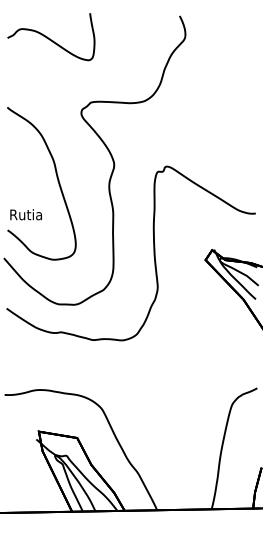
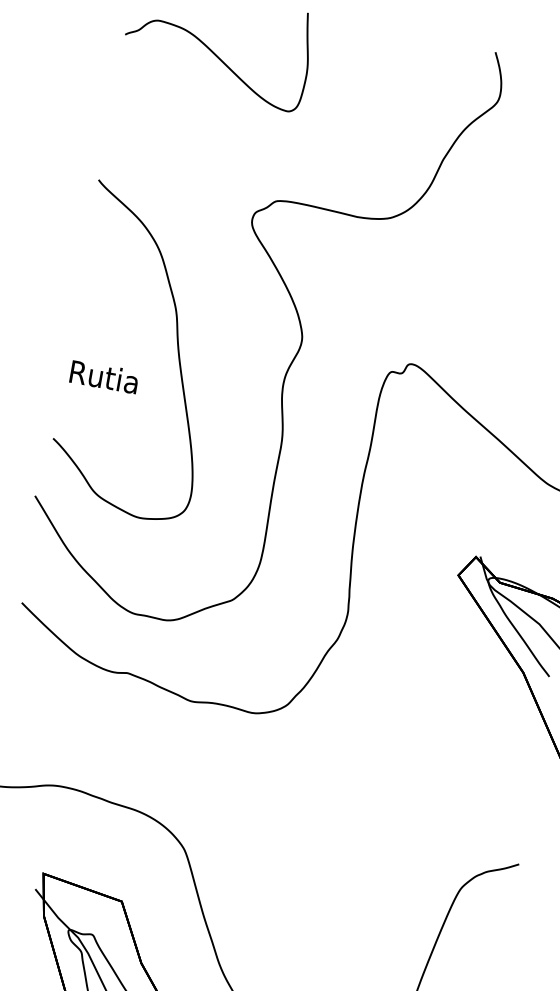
text: (25, 214) -> (103, 376), moved

